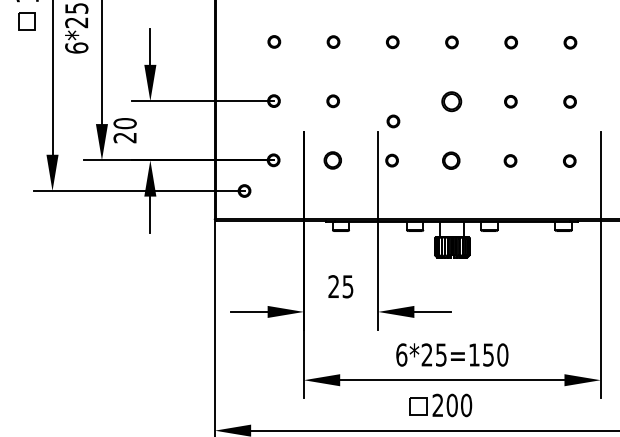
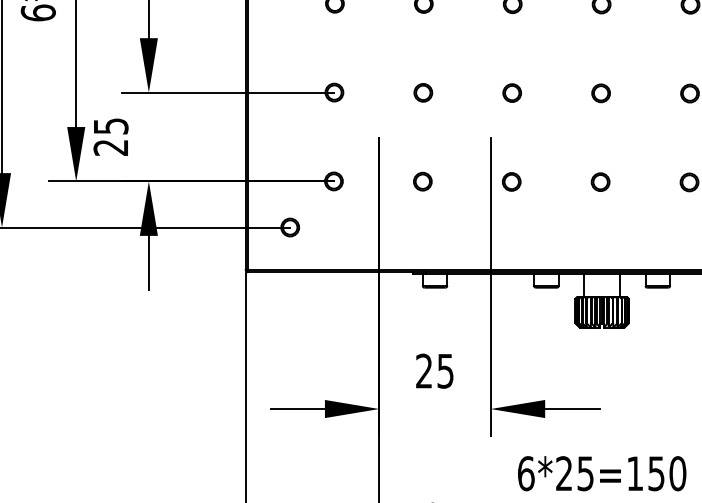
part: (451, 101) -> (600, 93), size x0.62
part: (393, 121) -> (512, 93), moved
text: (124, 123) -> (110, 126), 20 -> 25
part: (332, 160) -> (422, 181), size x0.71
part: (451, 160) -> (600, 181), size x0.71

